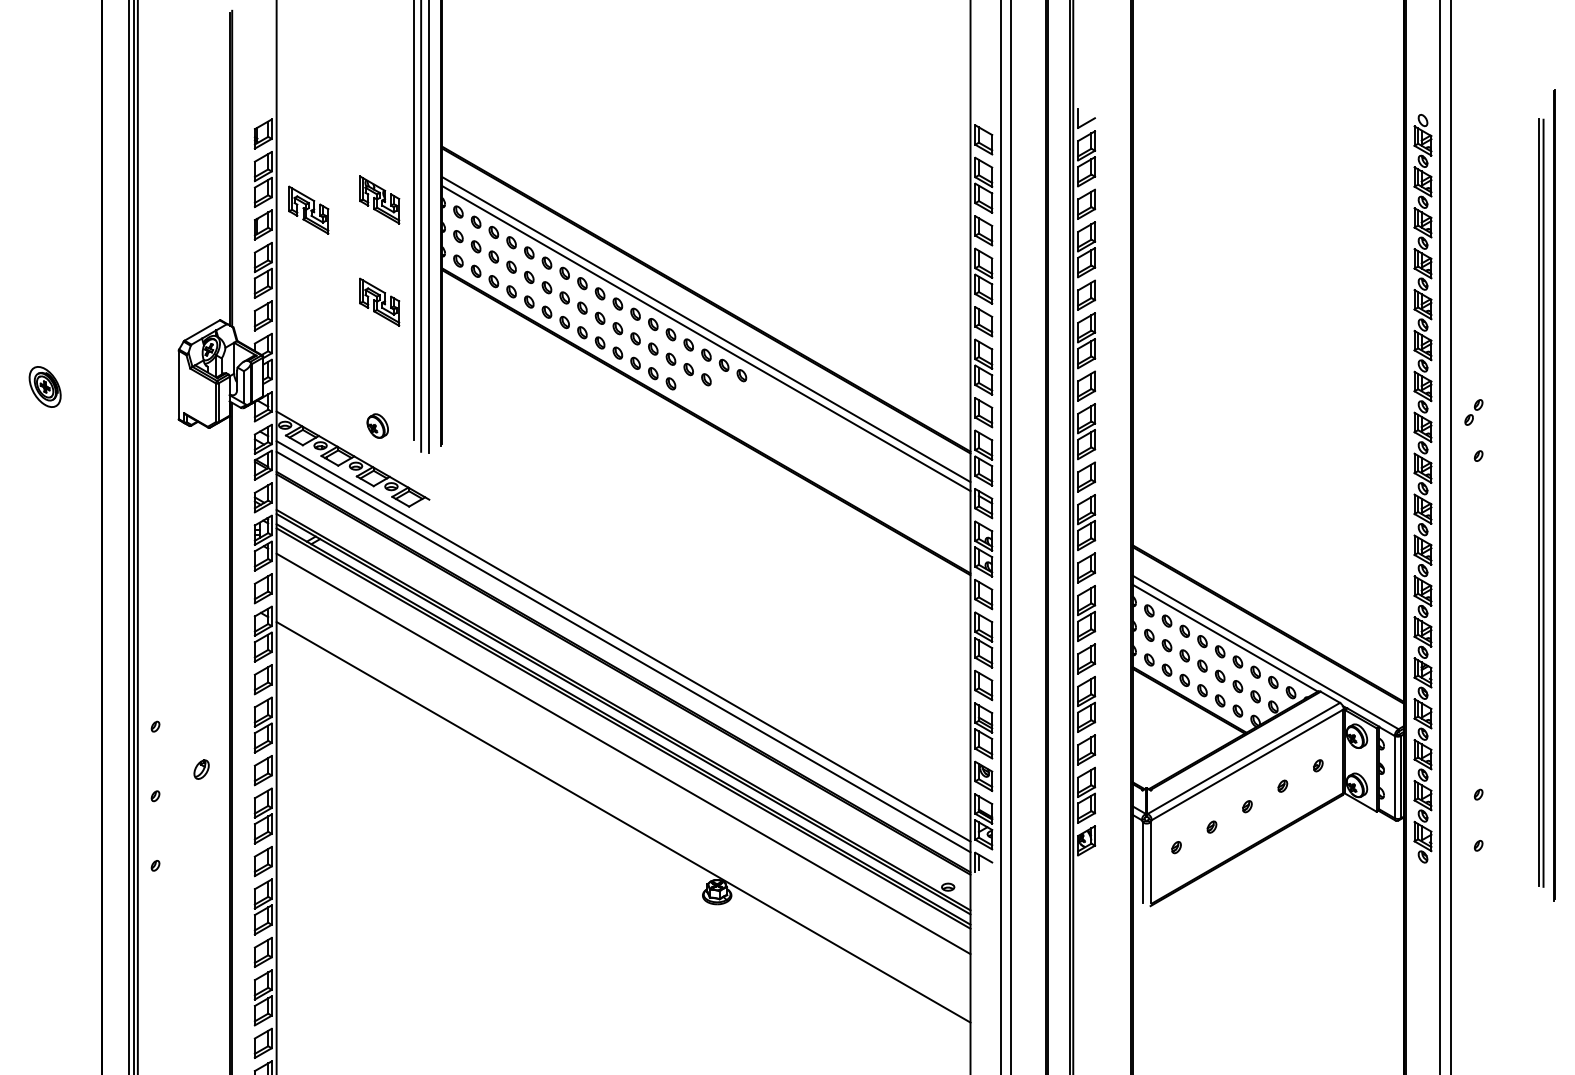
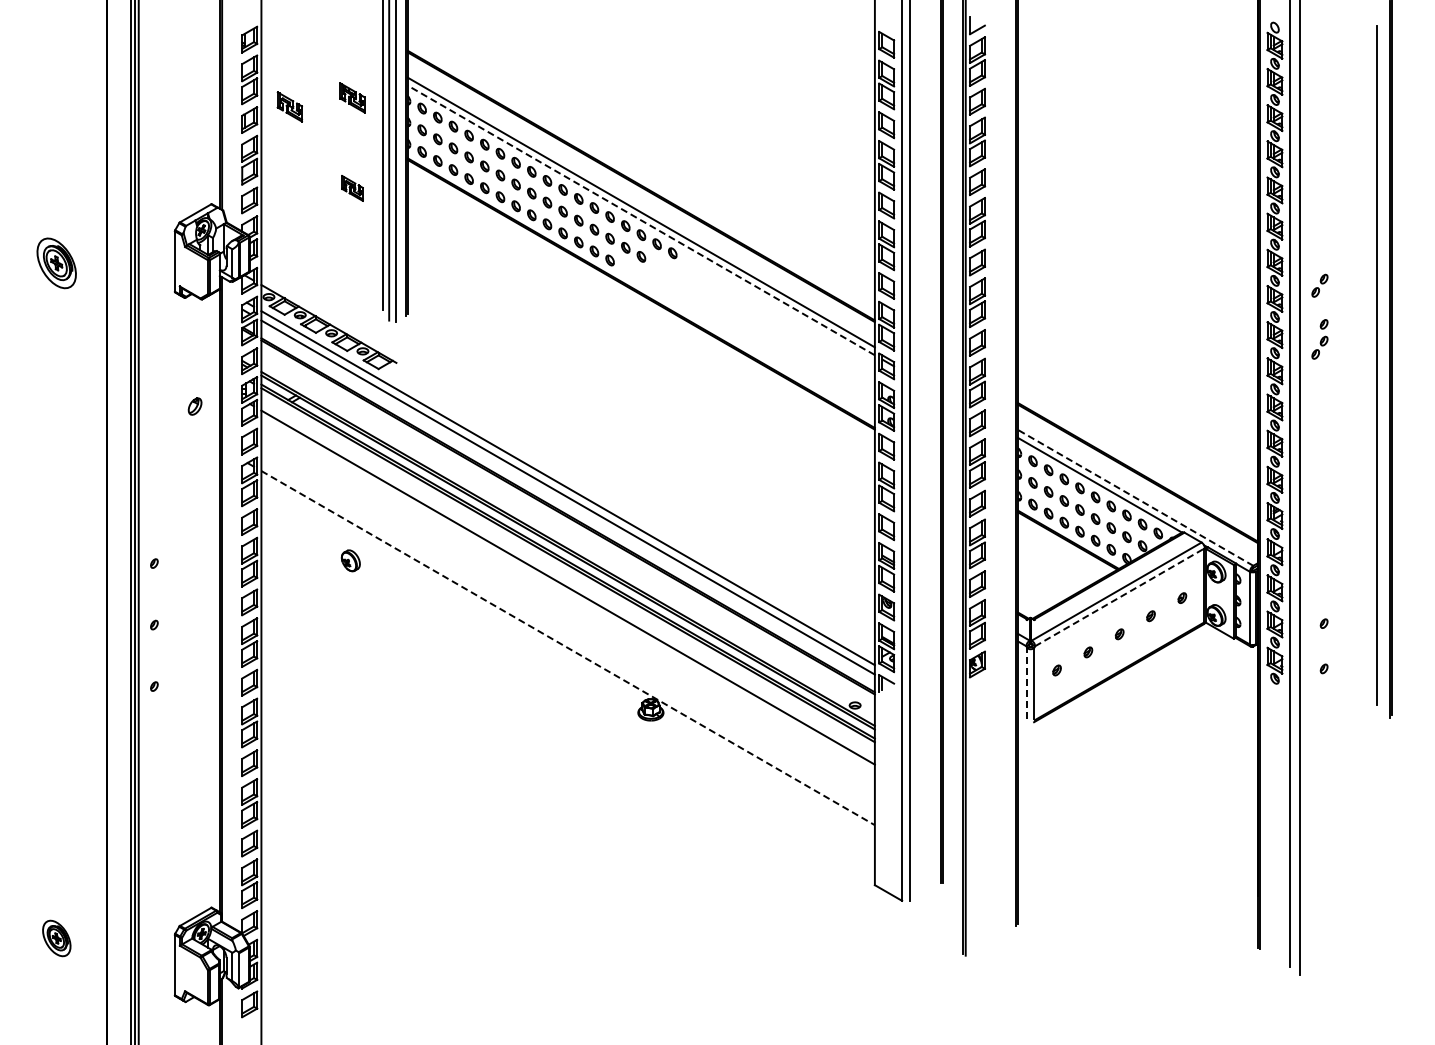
part: (379, 199) -> (352, 97), size x0.7
part: (308, 209) -> (289, 106), size x0.7
part: (379, 302) -> (352, 188), size x0.6
line: (706, 338) -> (641, 220), solid -> dashed
part: (44, 386) -> (56, 262), size x1.4
part: (377, 425) -> (350, 560), moved
part: (1473, 482) -> (1319, 347), added
line: (1543, 502) -> (1381, 365), removed
line: (1265, 651) -> (1135, 497), solid -> dashed
line: (1247, 765) -> (1119, 597), solid -> dashed
part: (200, 769) -> (194, 406), moved
line: (623, 822) -> (568, 648), solid -> dashed
line: (1143, 862) -> (1027, 683), solid -> dashed

